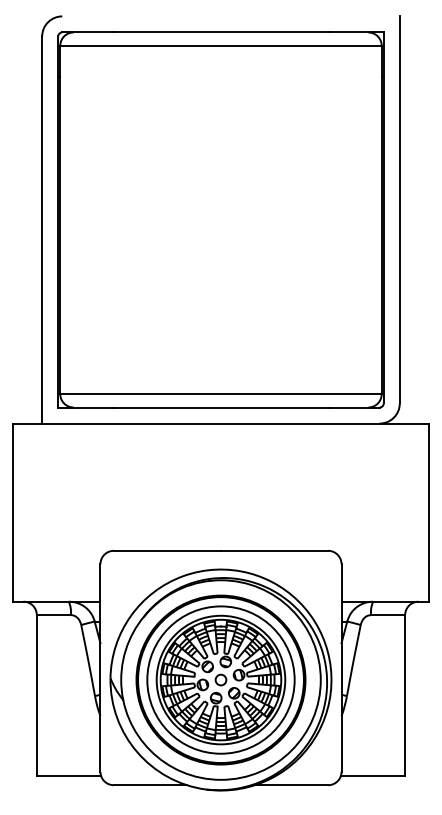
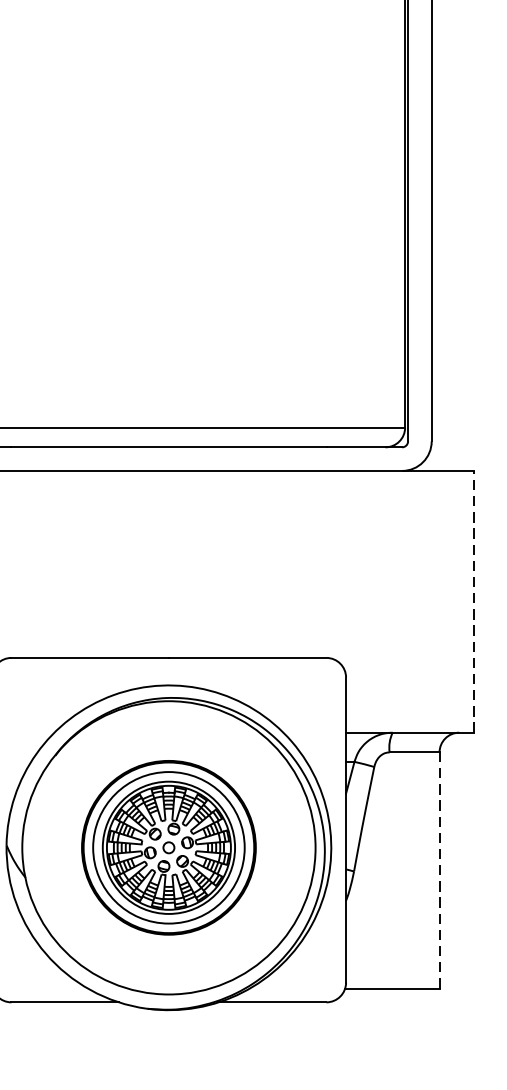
line: (428, 512) -> (473, 601), solid -> dashed
part: (220, 679) -> (168, 847), size x0.7
line: (405, 694) -> (440, 869), solid -> dashed

